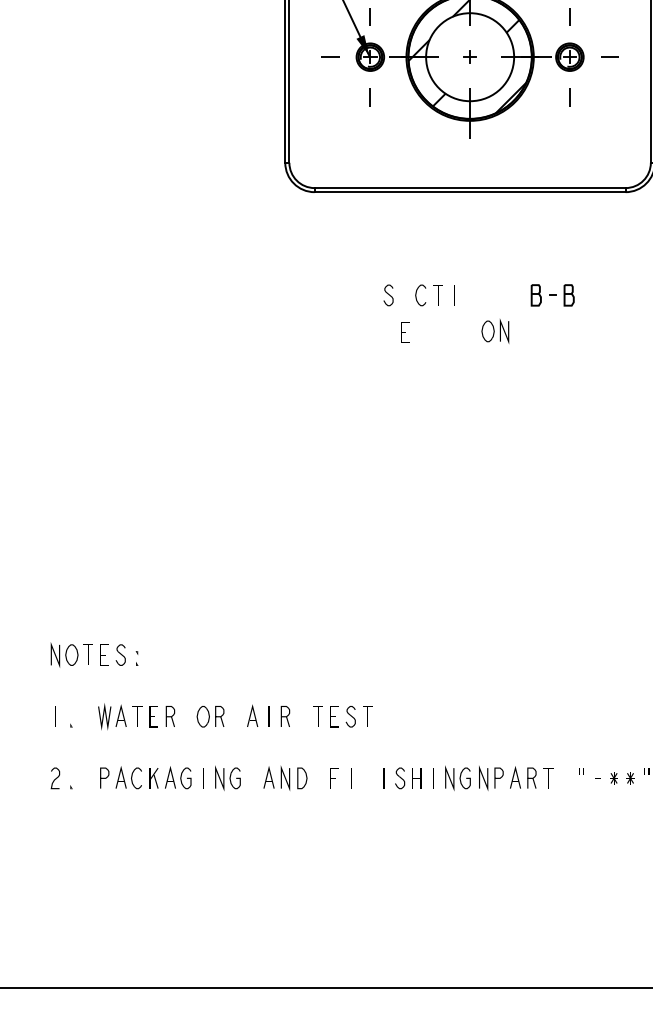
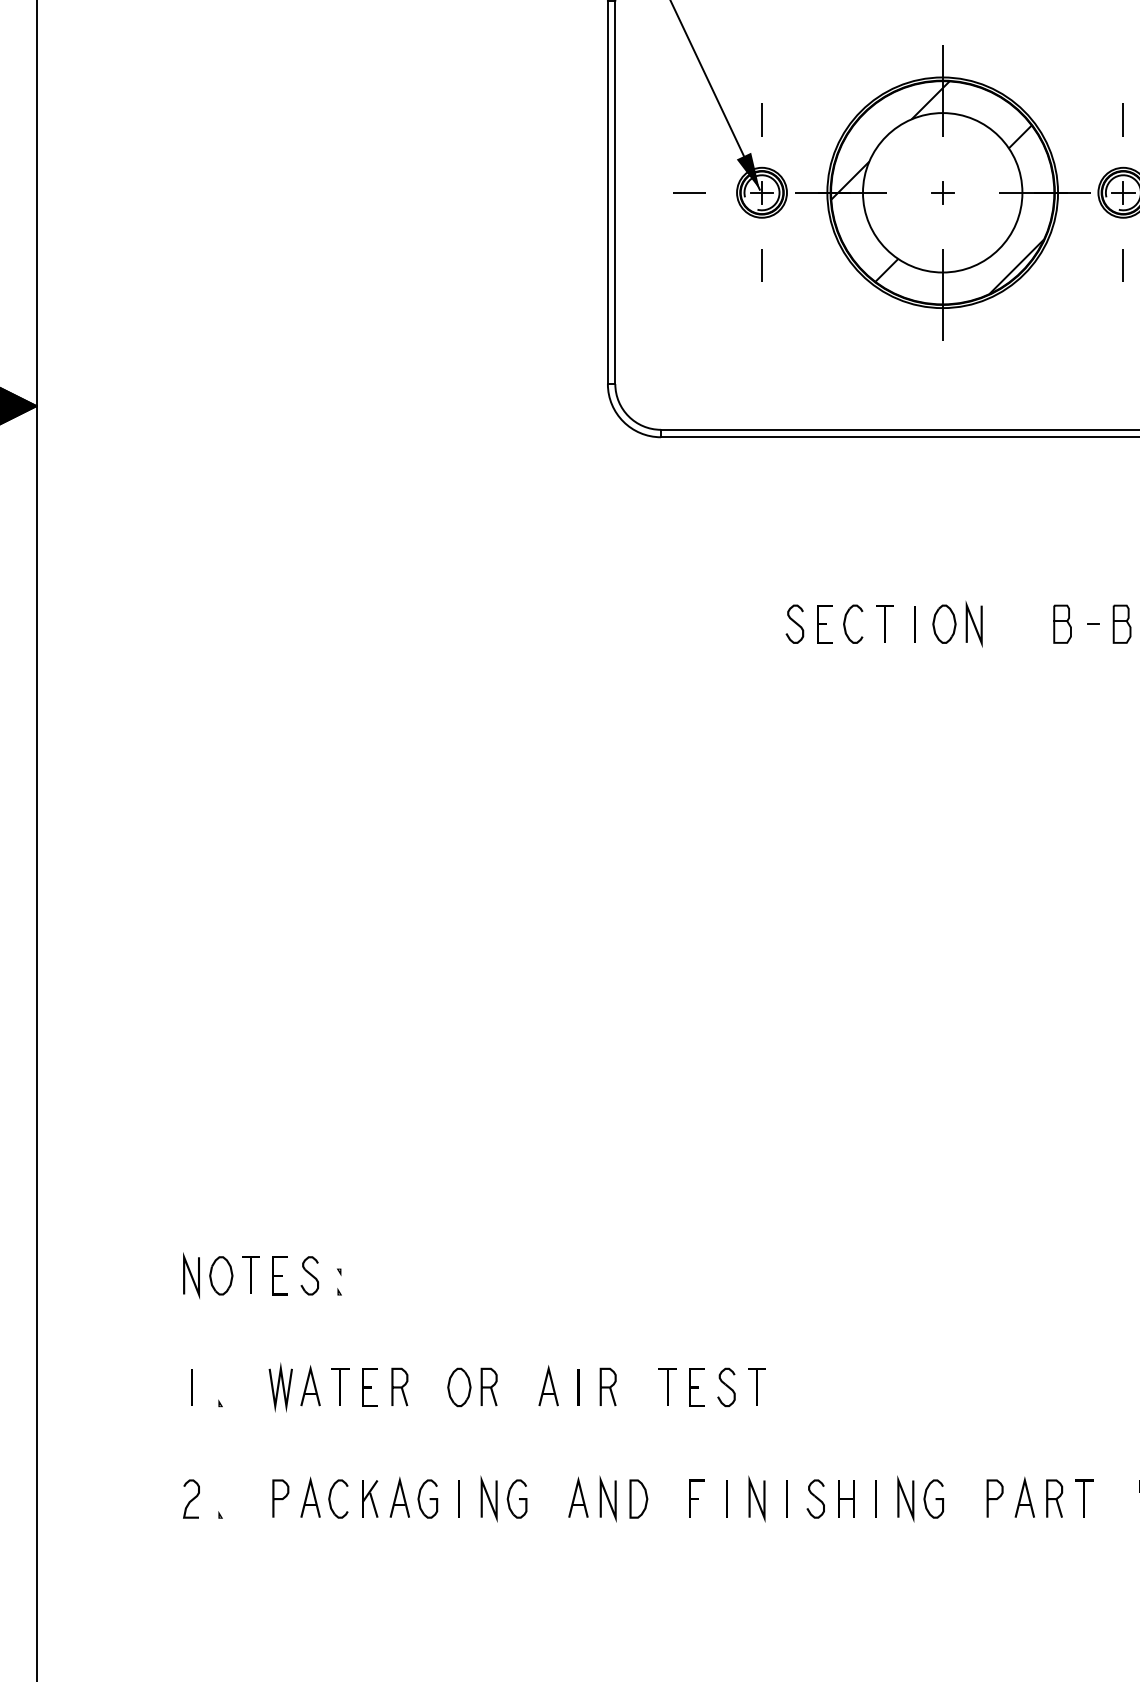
part: (495, 331) -> (957, 624), moved
part: (405, 332) -> (825, 624), moved
line: (483, 777) -> (756, 1497), moved

